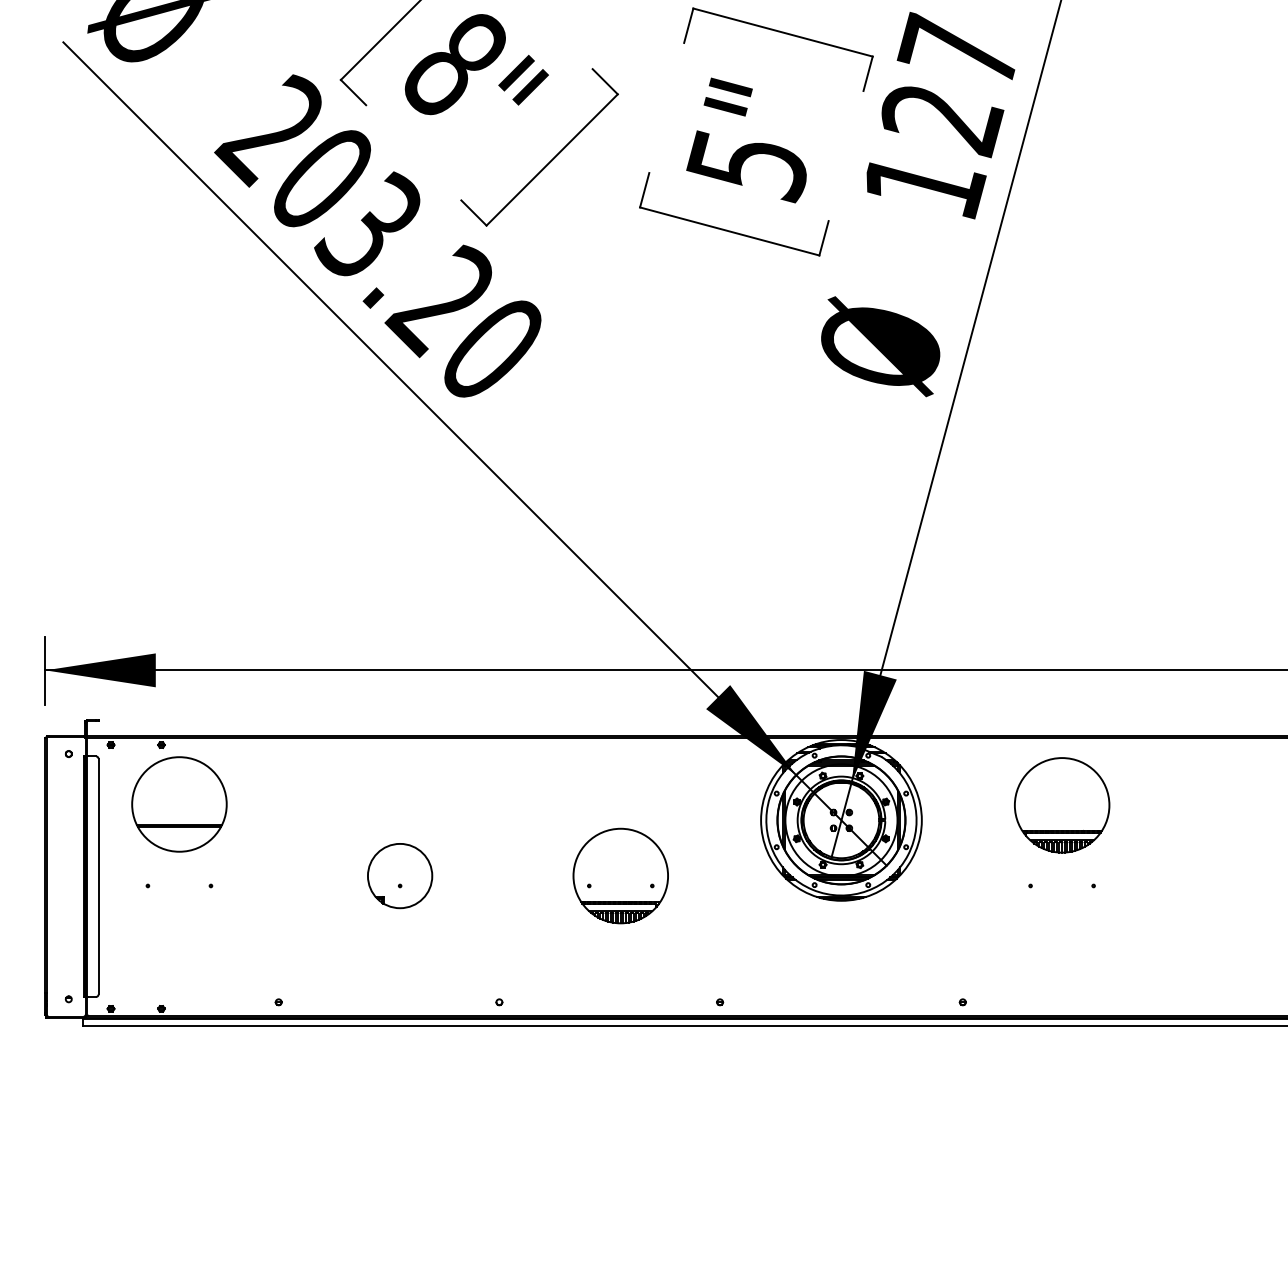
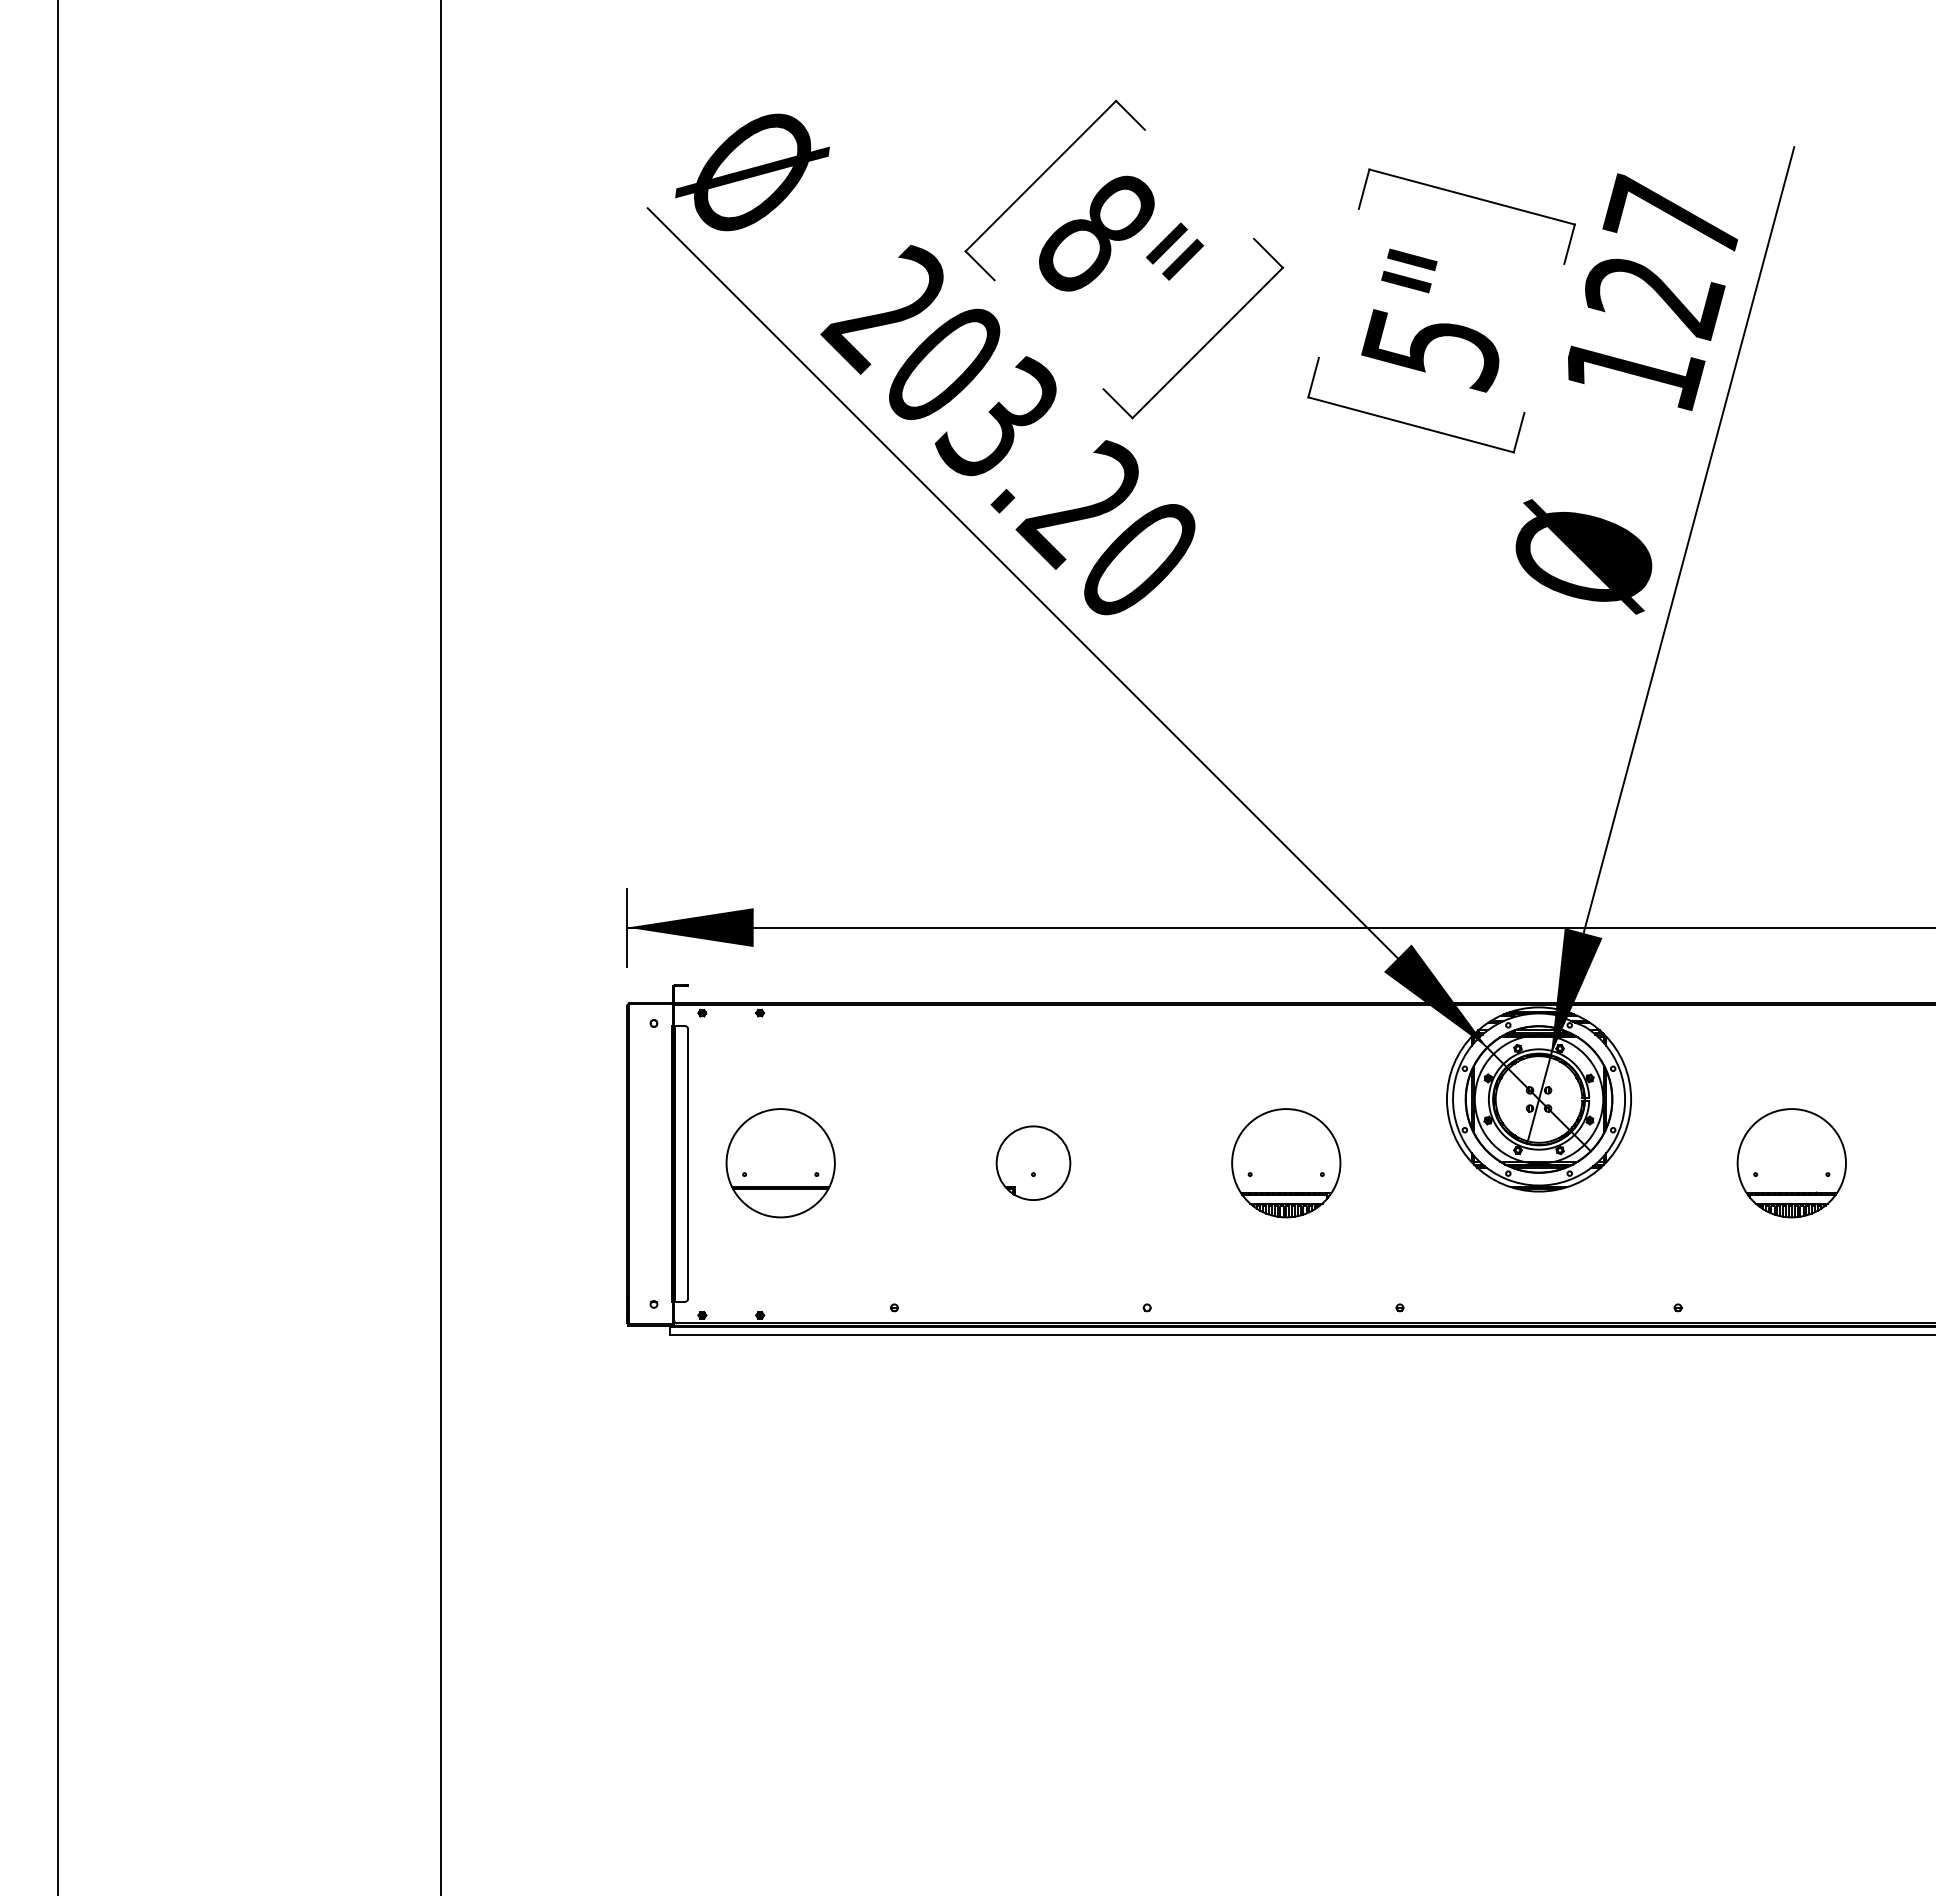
part: (179, 804) -> (780, 1163), moved
part: (1061, 805) -> (1791, 1163), moved

